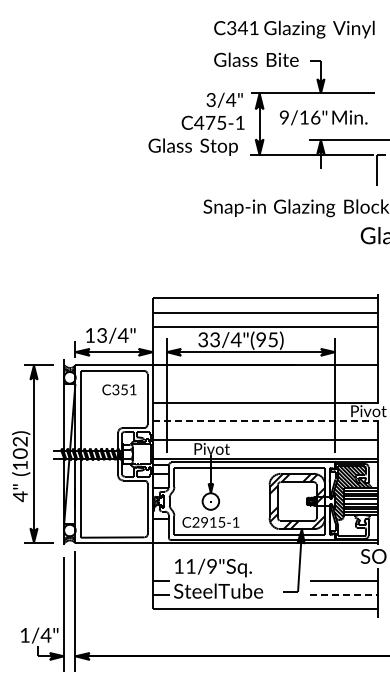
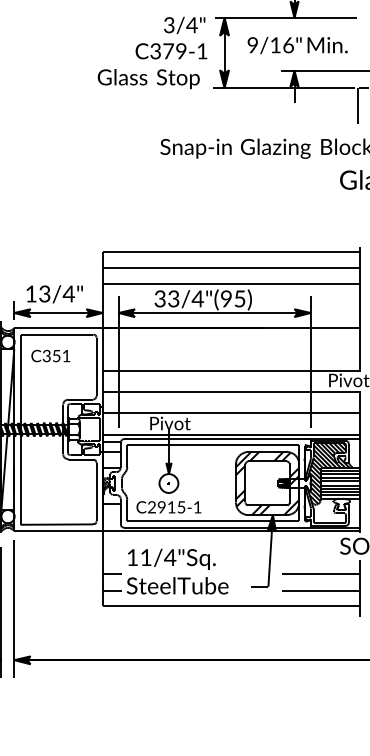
text: (210, 122) -> (168, 50), C475-1 -> C379-1
text: (119, 389) -> (50, 355), moved
line: (265, 421) -> (231, 392), dashed -> solid
text: (211, 566) -> (169, 557), 11/9"Sq. -> 11/4"Sq.
line: (343, 595) -> (320, 590), dashed -> solid

